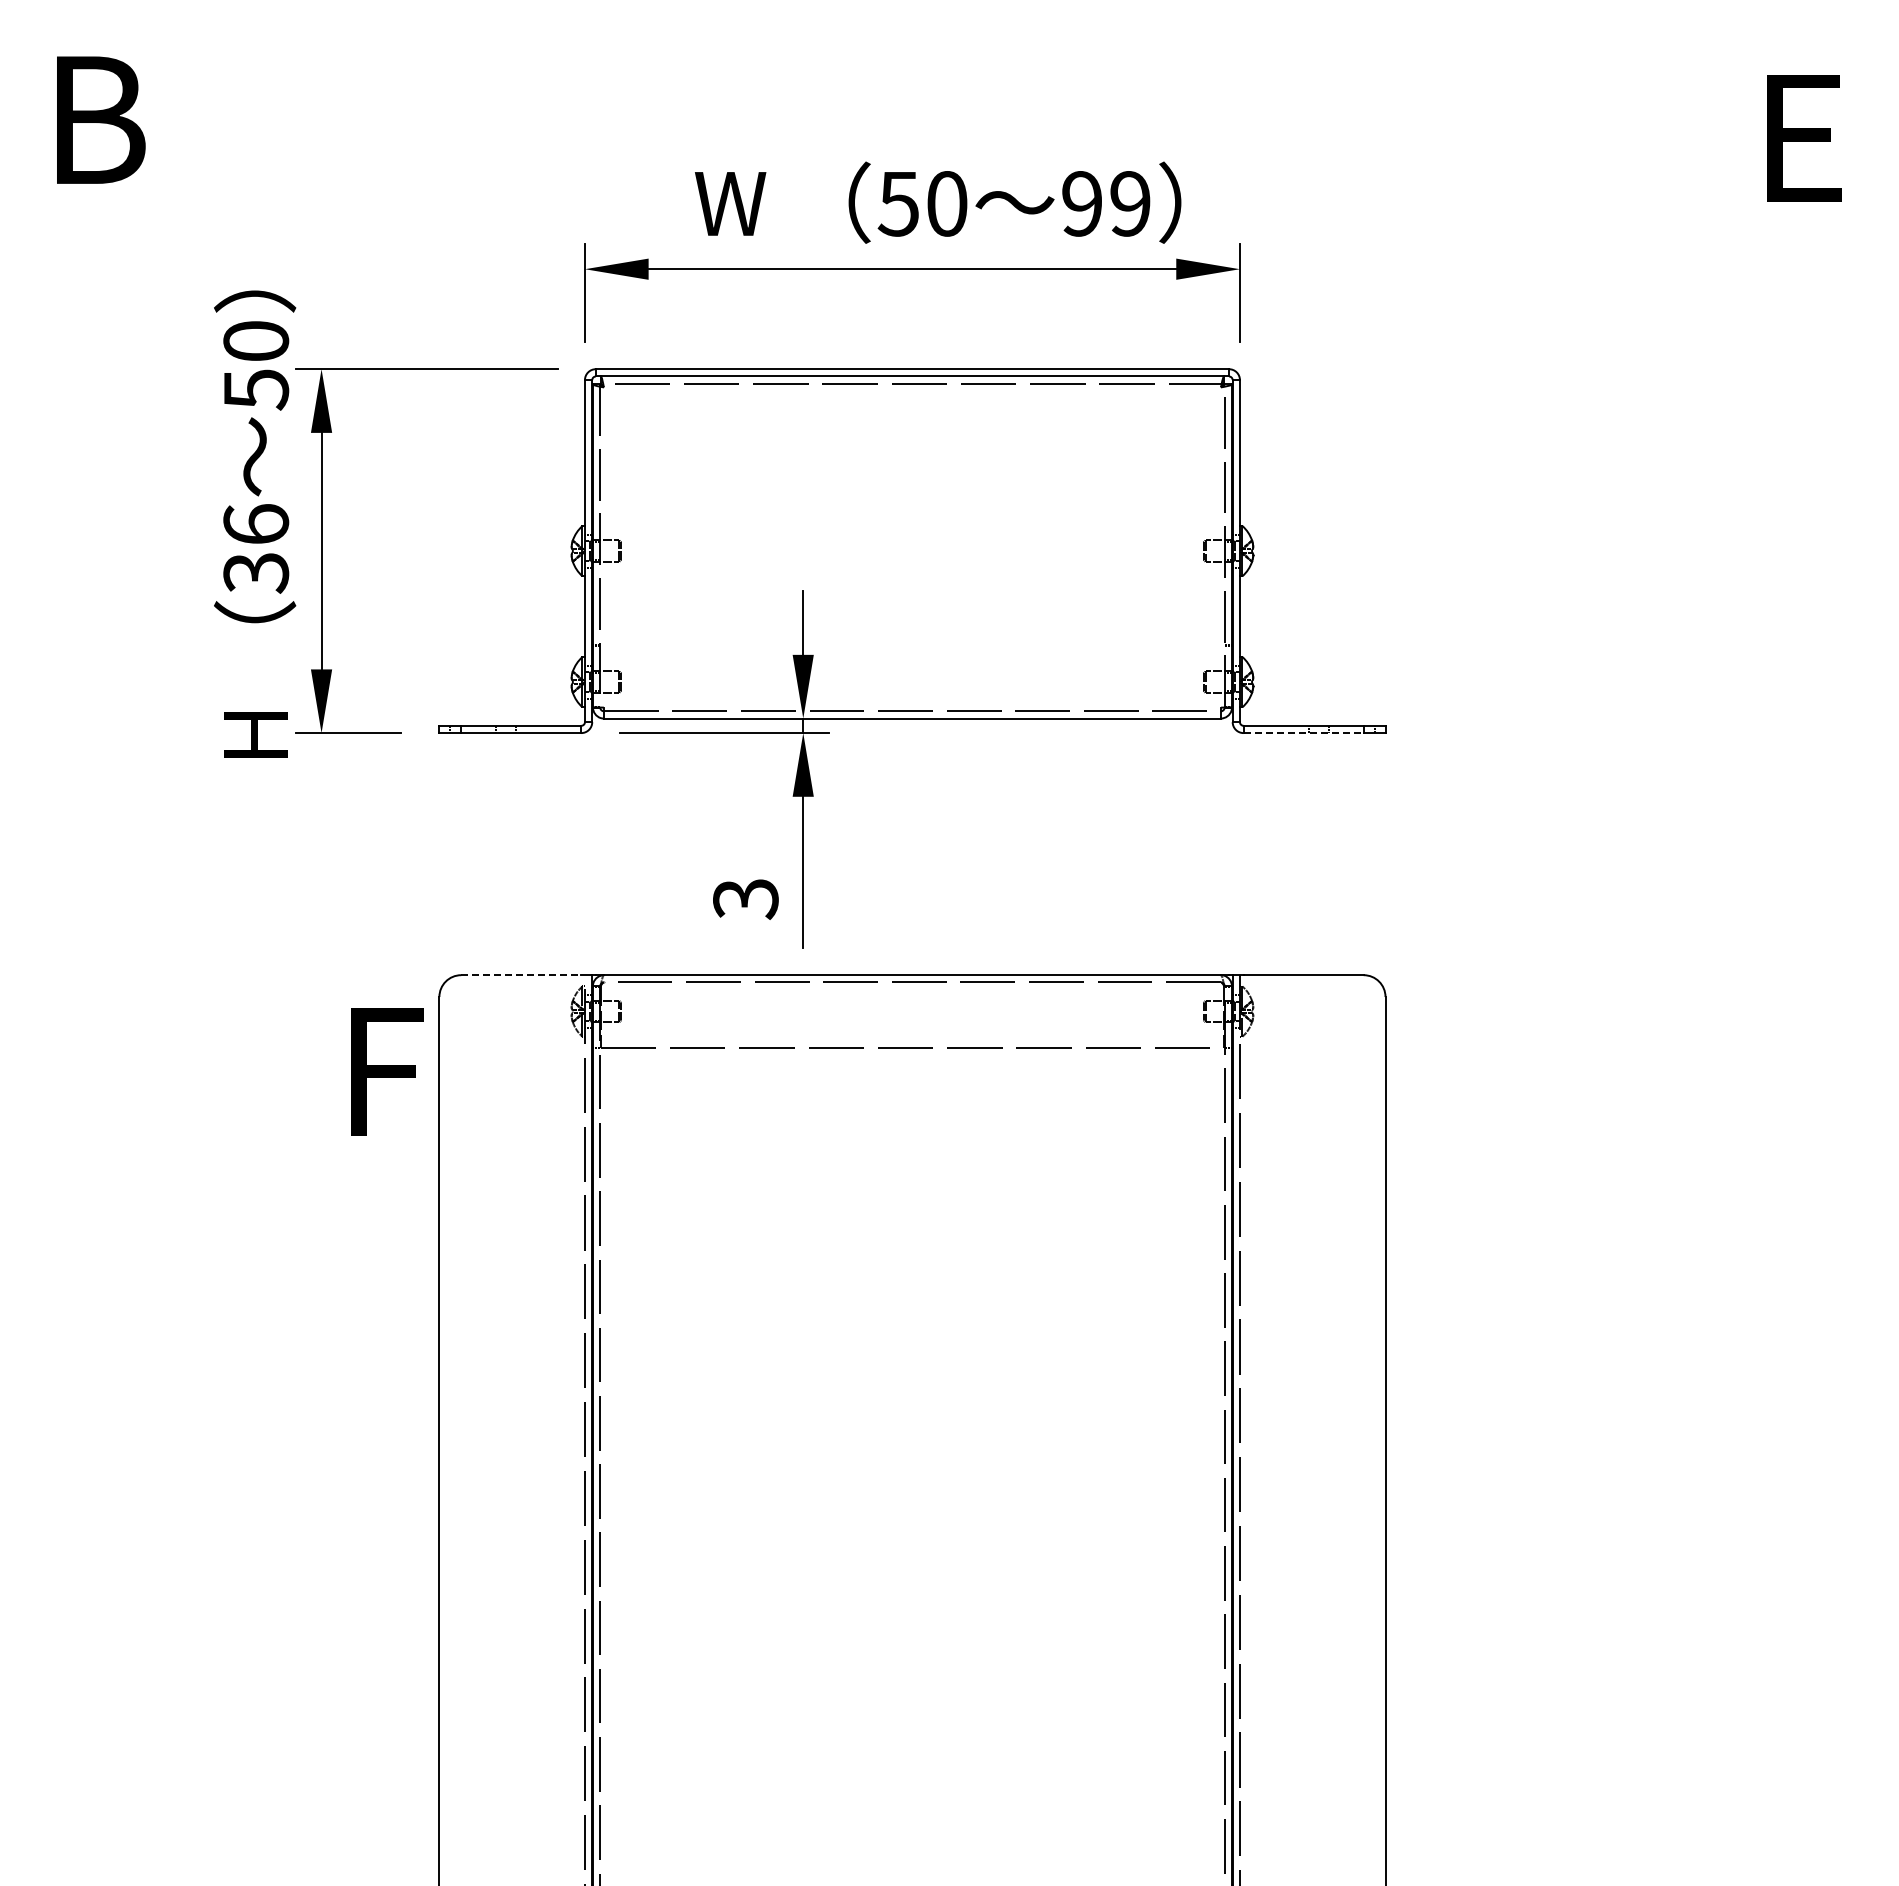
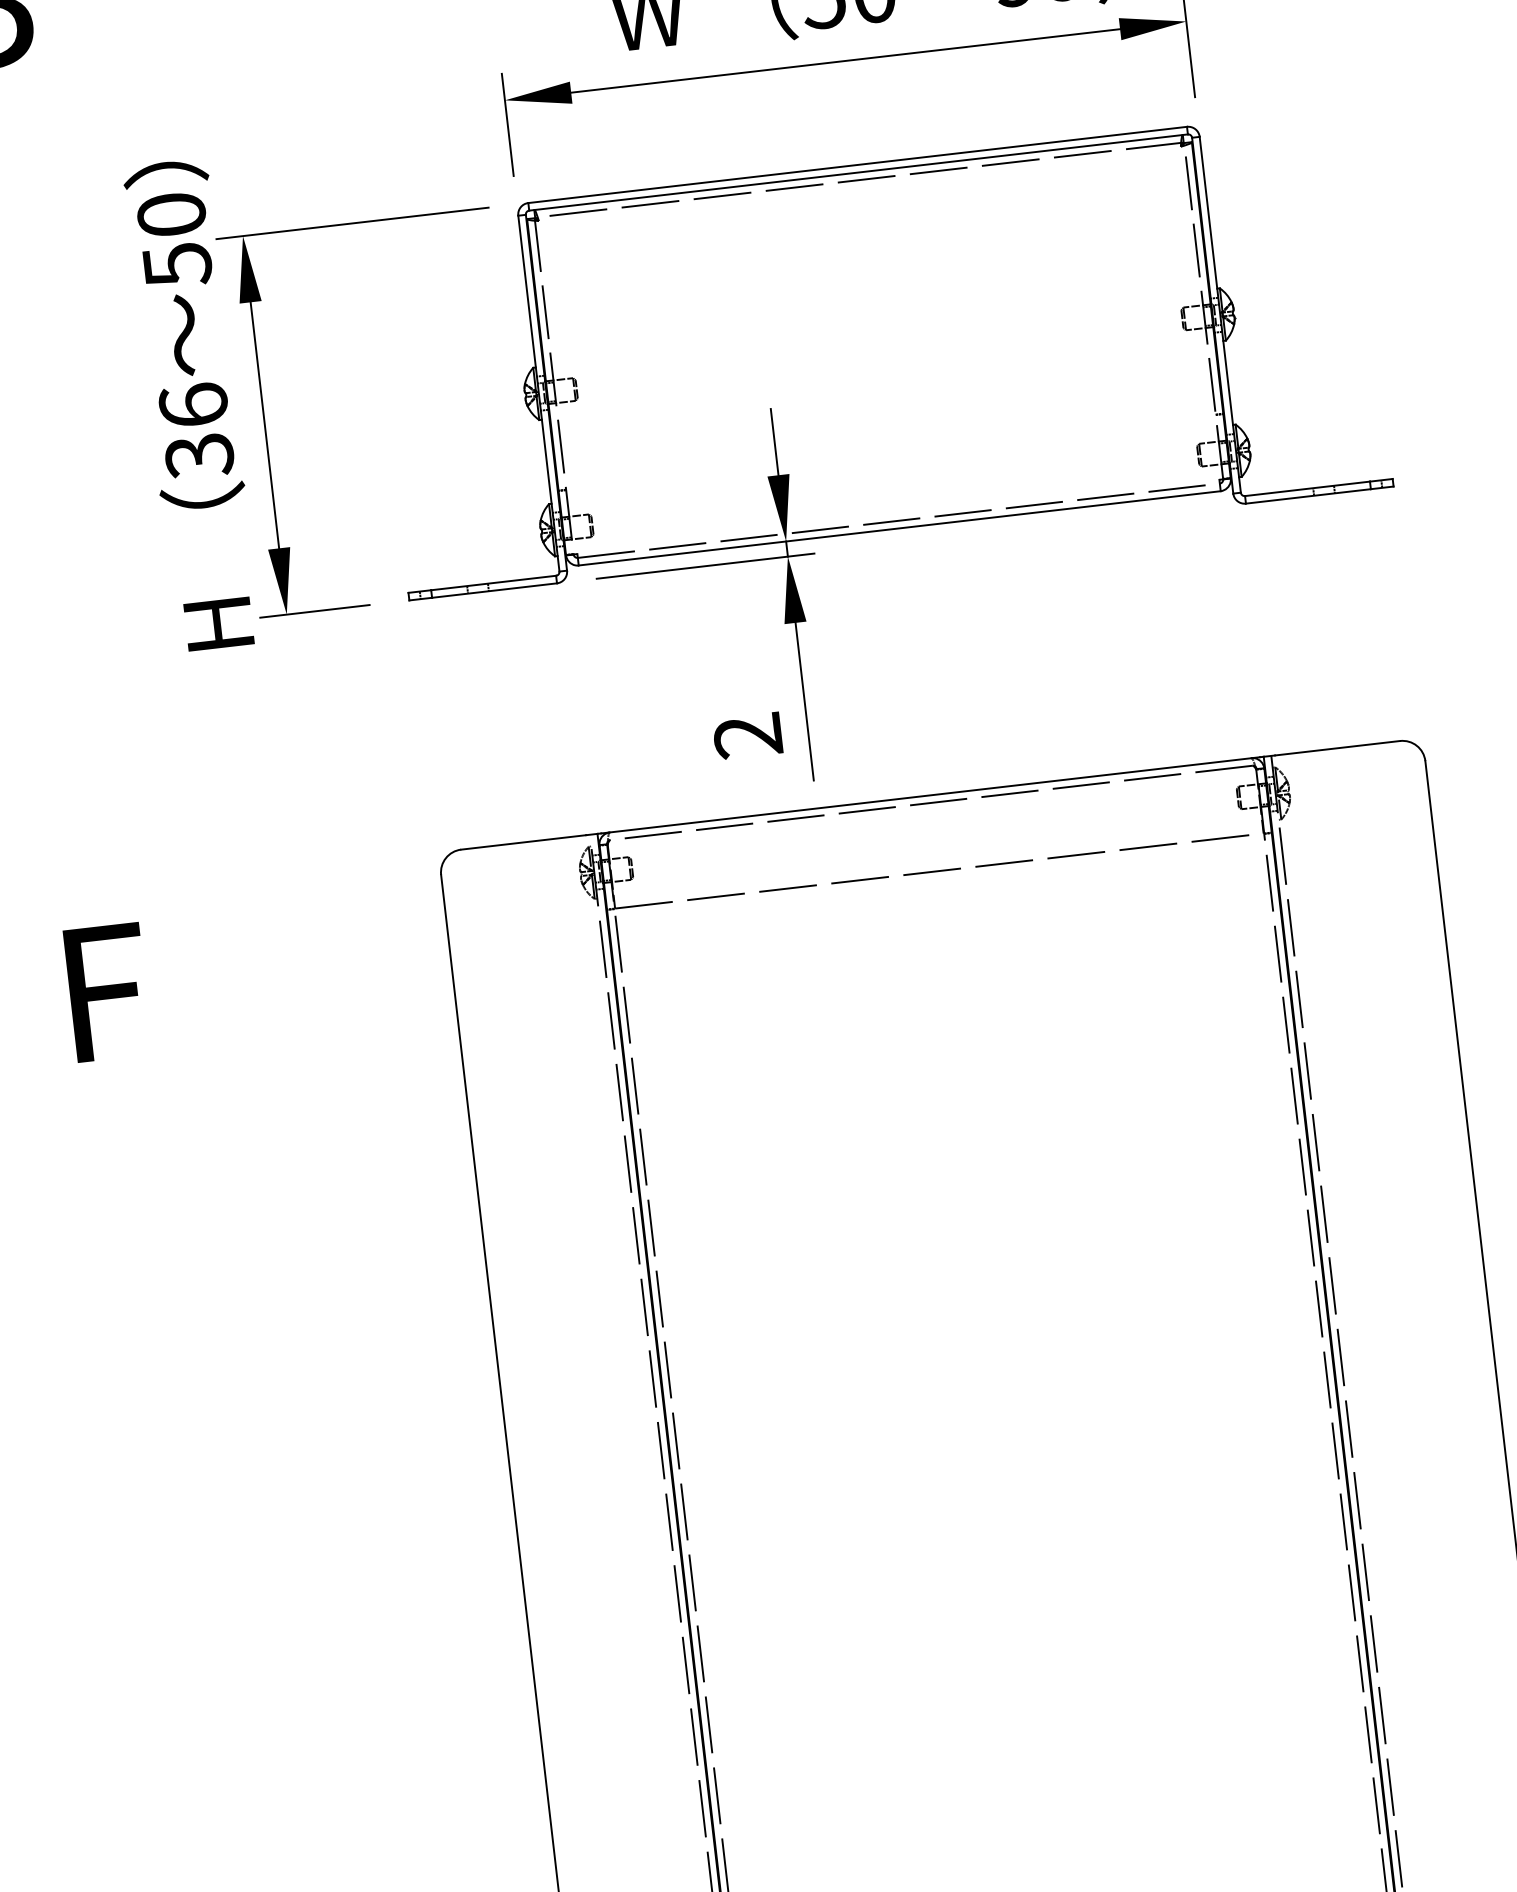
line: (1304, 733) -> (1309, 496), dashed -> solid
text: (745, 899) -> (747, 736), 3 -> 2
line: (521, 975) -> (523, 842), dashed -> solid
text: (387, 1071) -> (107, 992), moved

